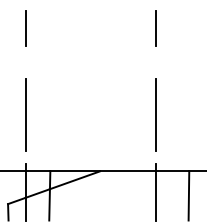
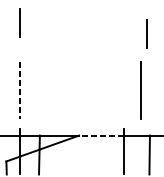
line: (155, 28) -> (146, 33), moved
line: (25, 114) -> (20, 90), solid -> dashed
line: (155, 114) -> (140, 90), moved
line: (127, 171) -> (101, 135), solid -> dashed

